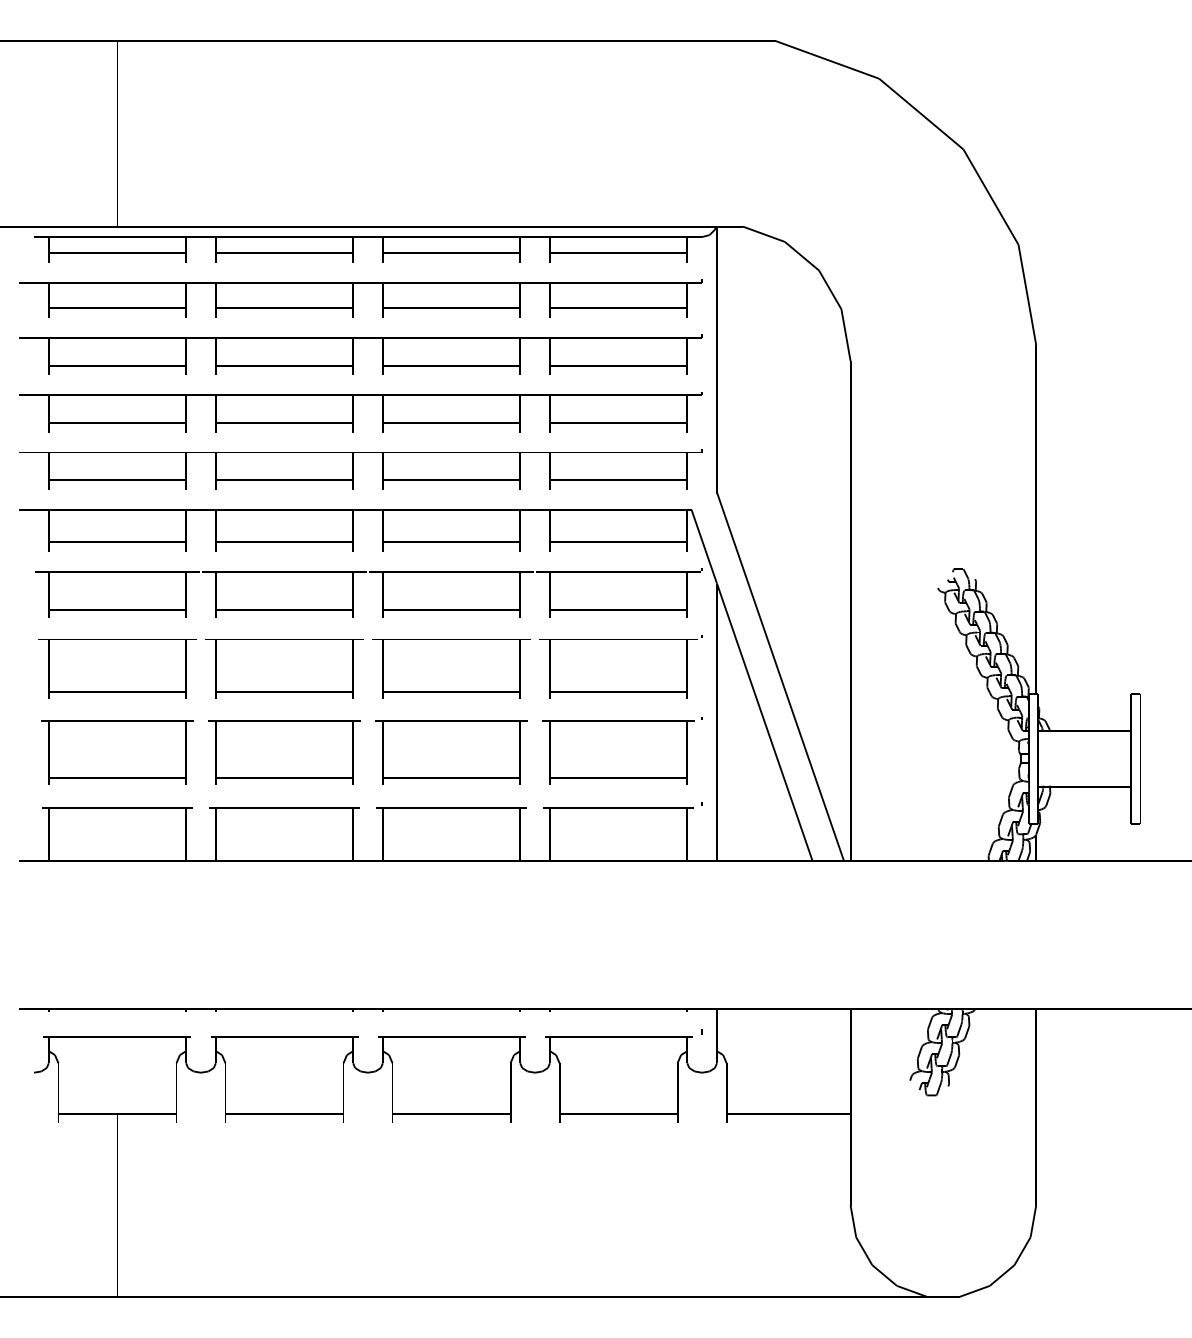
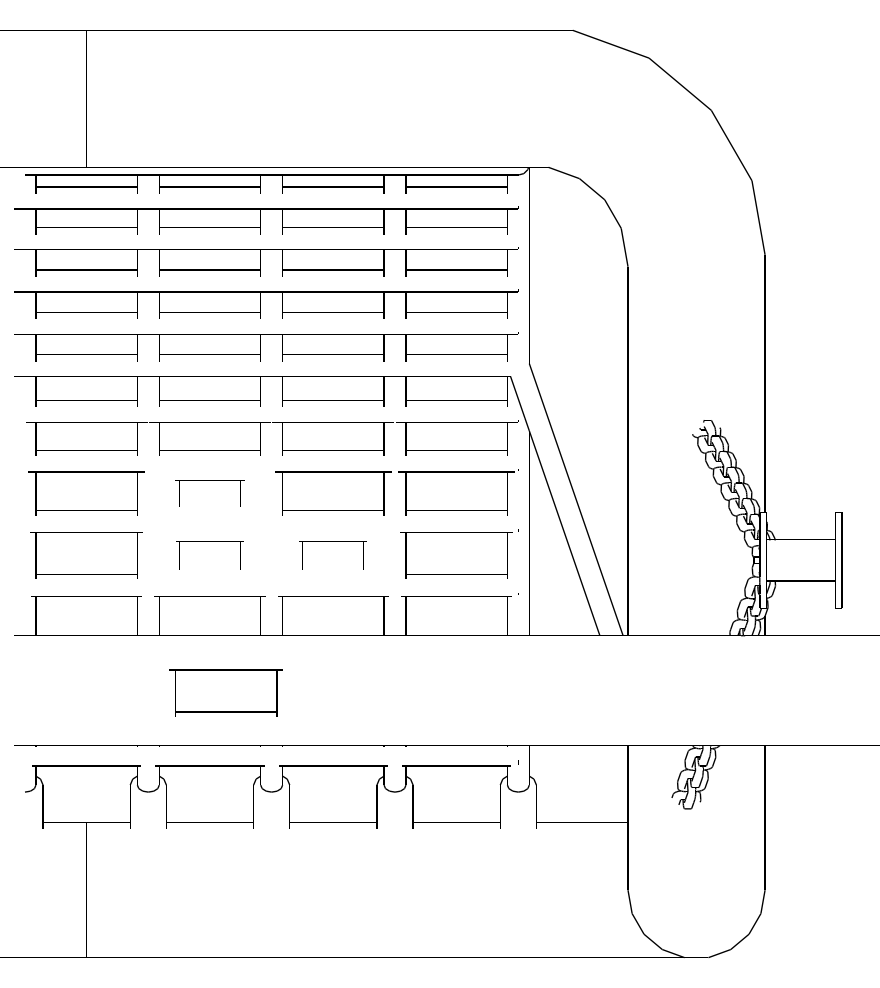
part: (284, 668) -> (209, 493), size x0.6
part: (284, 752) -> (209, 555), size x0.6
part: (451, 752) -> (333, 555), size x0.6
part: (306, 938) -> (226, 692), added

